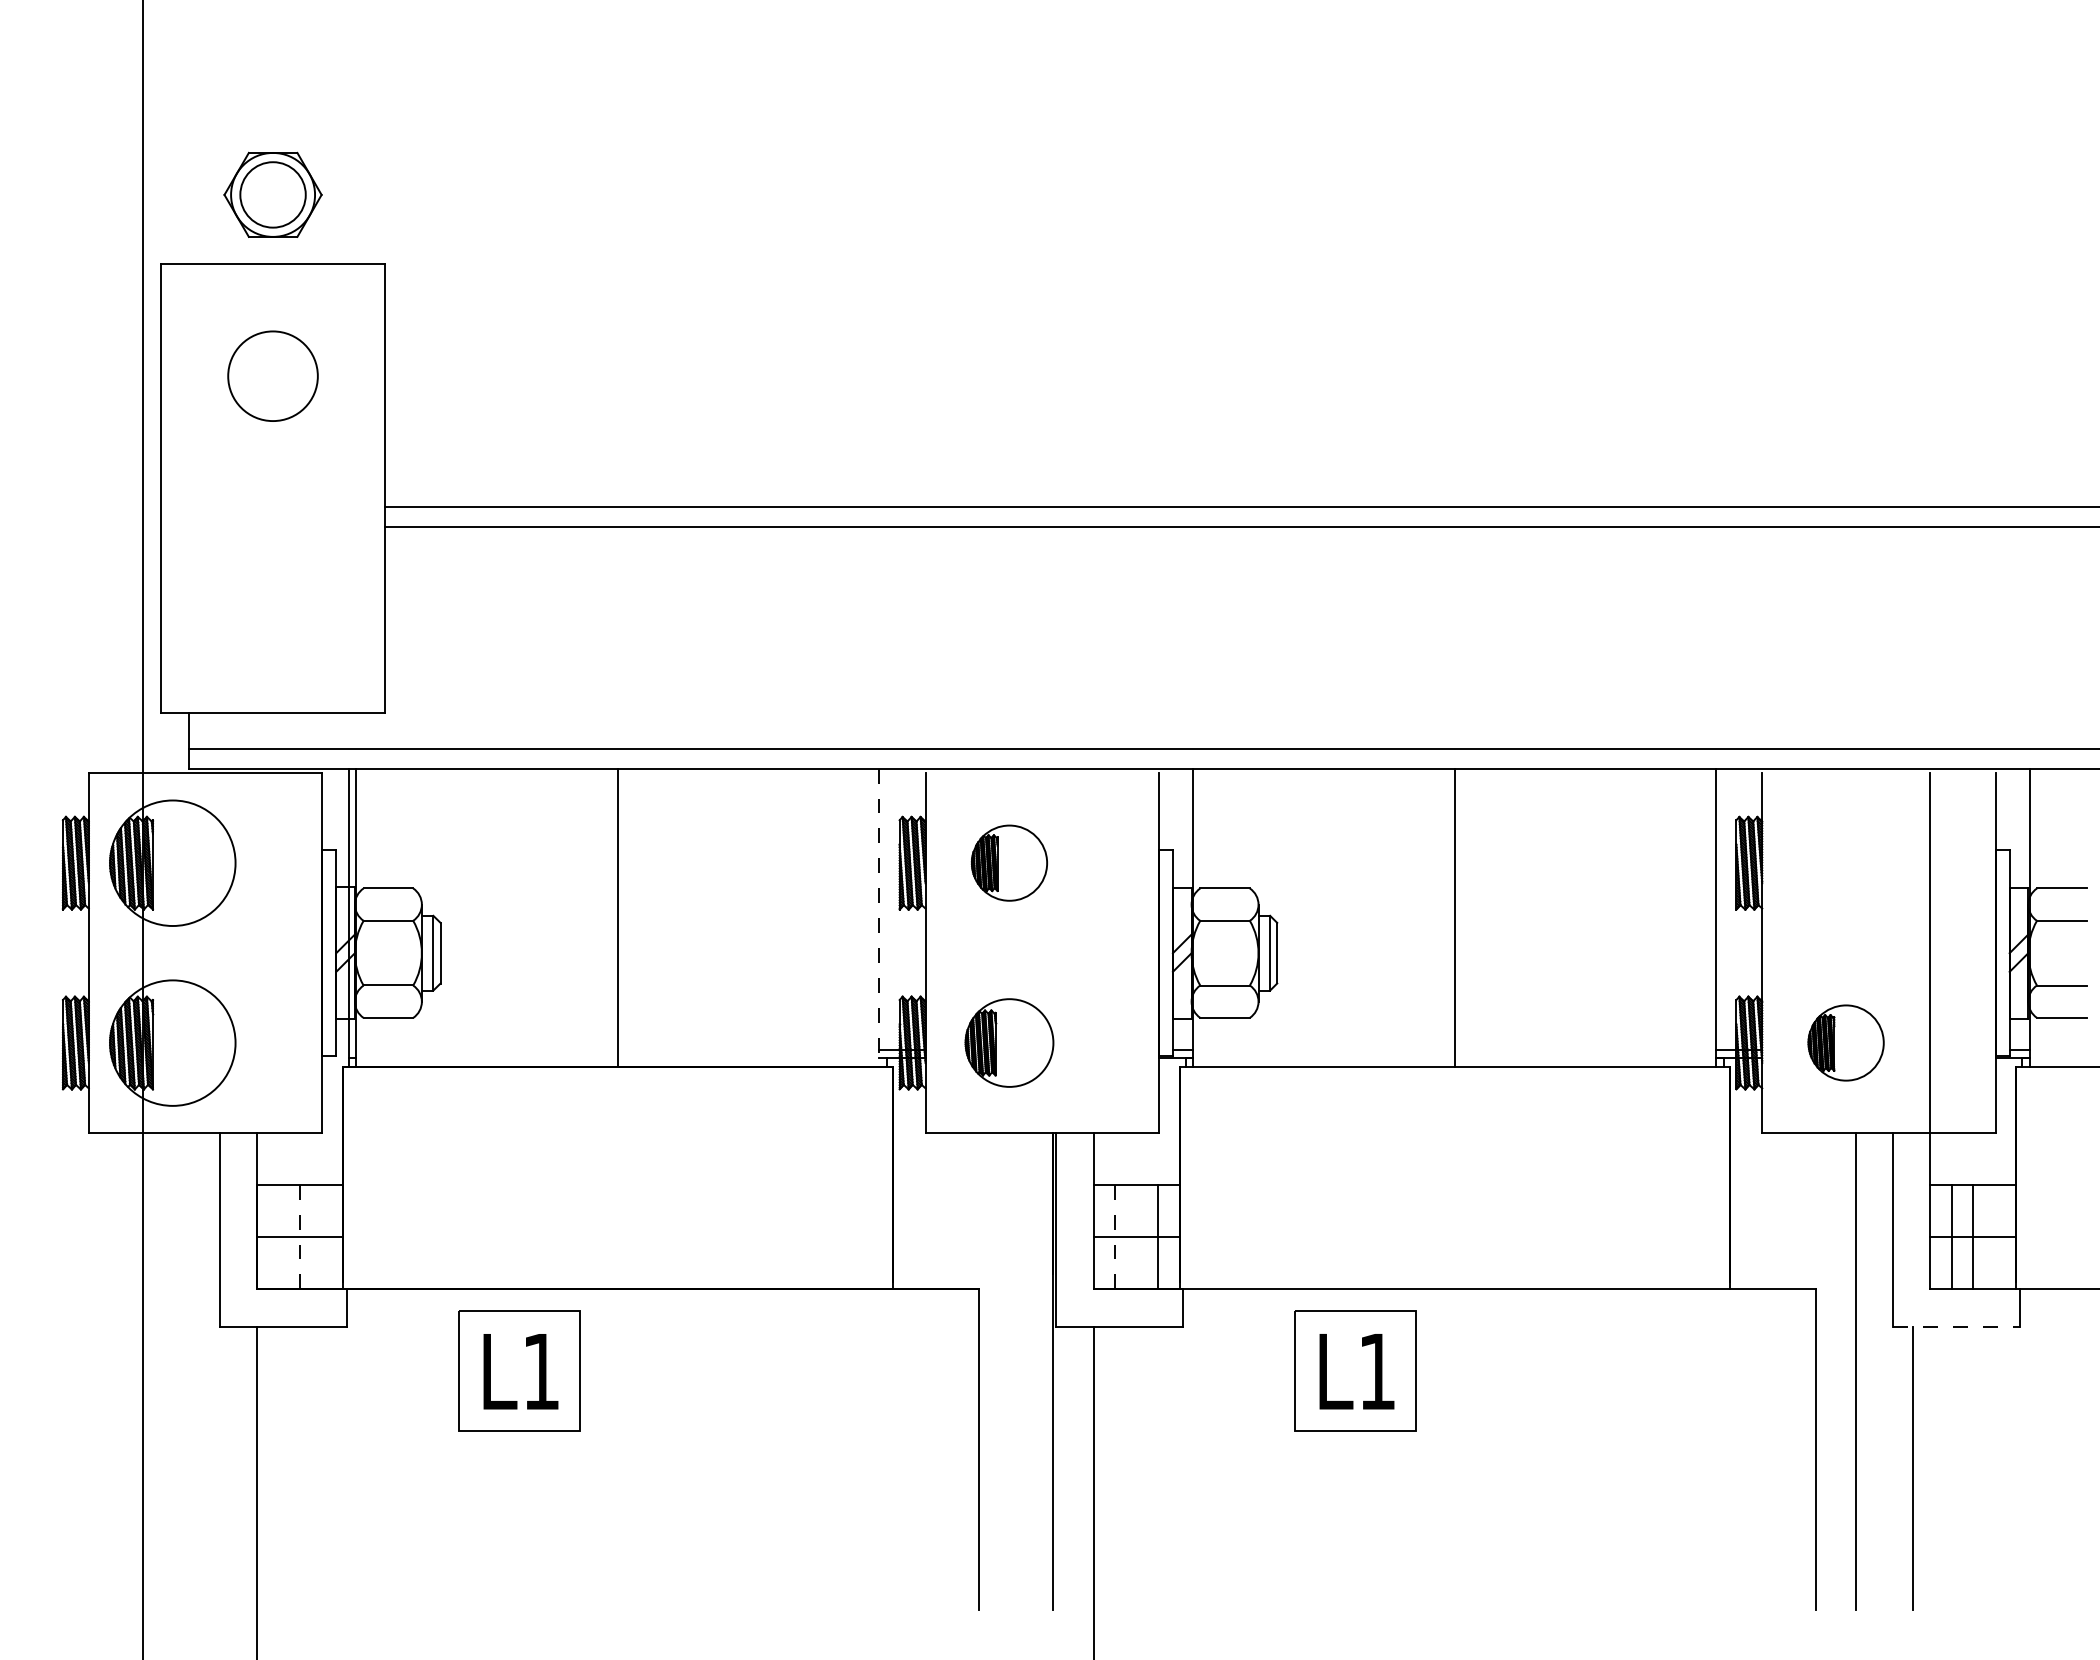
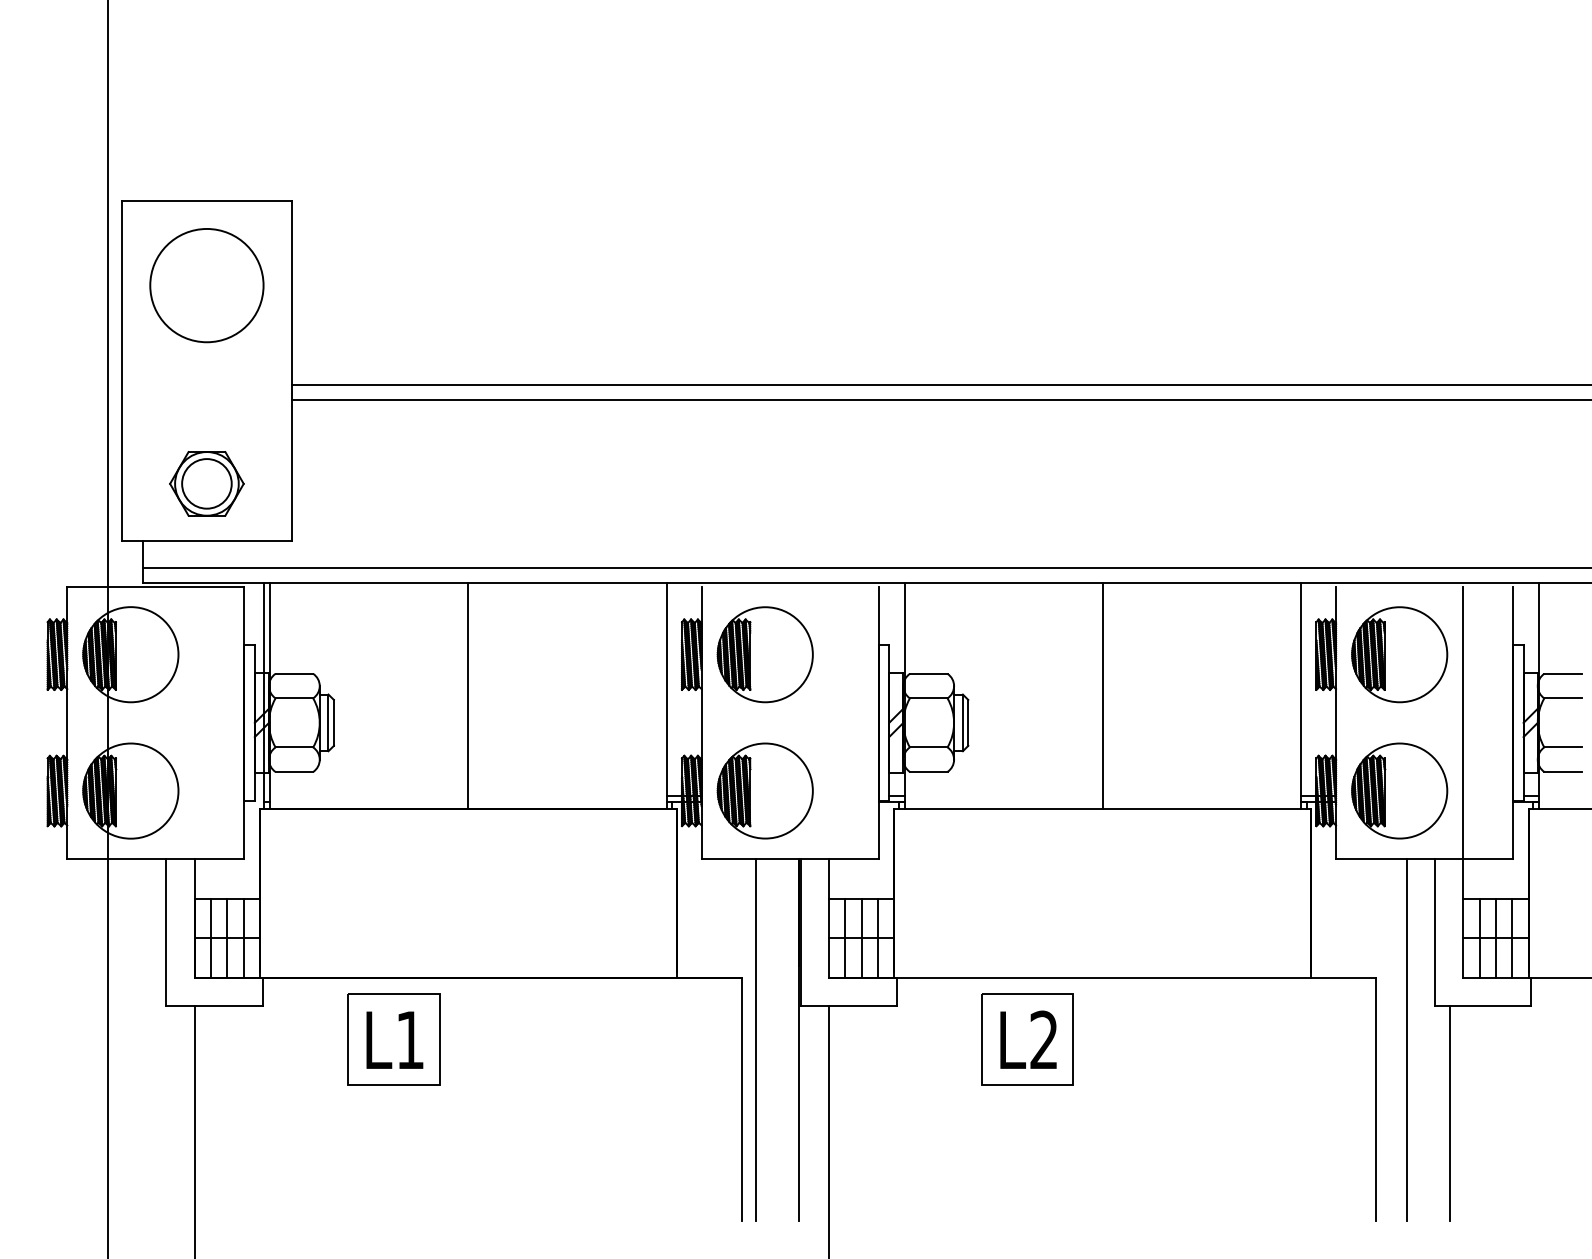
part: (272, 194) -> (206, 483), moved
circle: (272, 375) -> (206, 284), size x1.67
part: (1009, 862) -> (765, 654), size x1.67
part: (1845, 862) -> (1399, 654), added
line: (879, 918) -> (666, 696), dashed -> solid
part: (1009, 1042) -> (765, 790), size x1.43
part: (1845, 1042) -> (1399, 790), size x1.67
line: (278, 1236) -> (211, 937), added
line: (299, 1236) -> (226, 937), dashed -> solid
line: (321, 1236) -> (243, 937), added
line: (1115, 1236) -> (845, 937), dashed -> solid
line: (1136, 1236) -> (861, 937), added
line: (1994, 1236) -> (1512, 937), added
line: (1956, 1326) -> (1483, 1005), dashed -> solid
text: (1376, 1370) -> (1043, 1039), L1 -> L2
line: (996, 1371) -> (755, 1040), added

